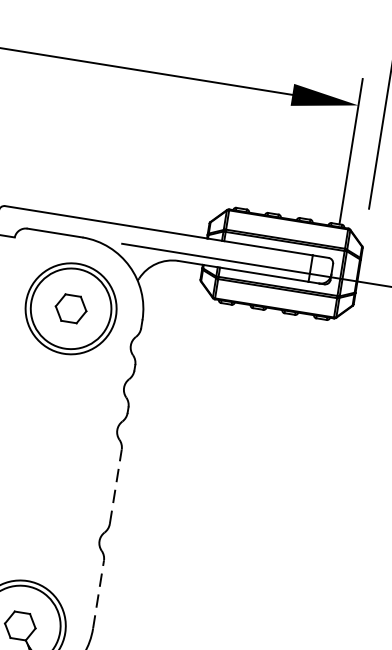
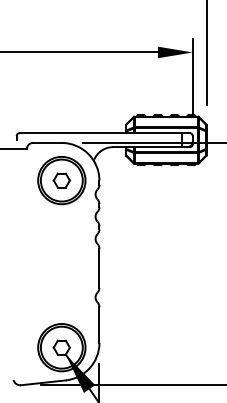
line: (115, 487) -> (99, 268), dashed -> solid
line: (98, 595) -> (99, 325), dashed -> solid

